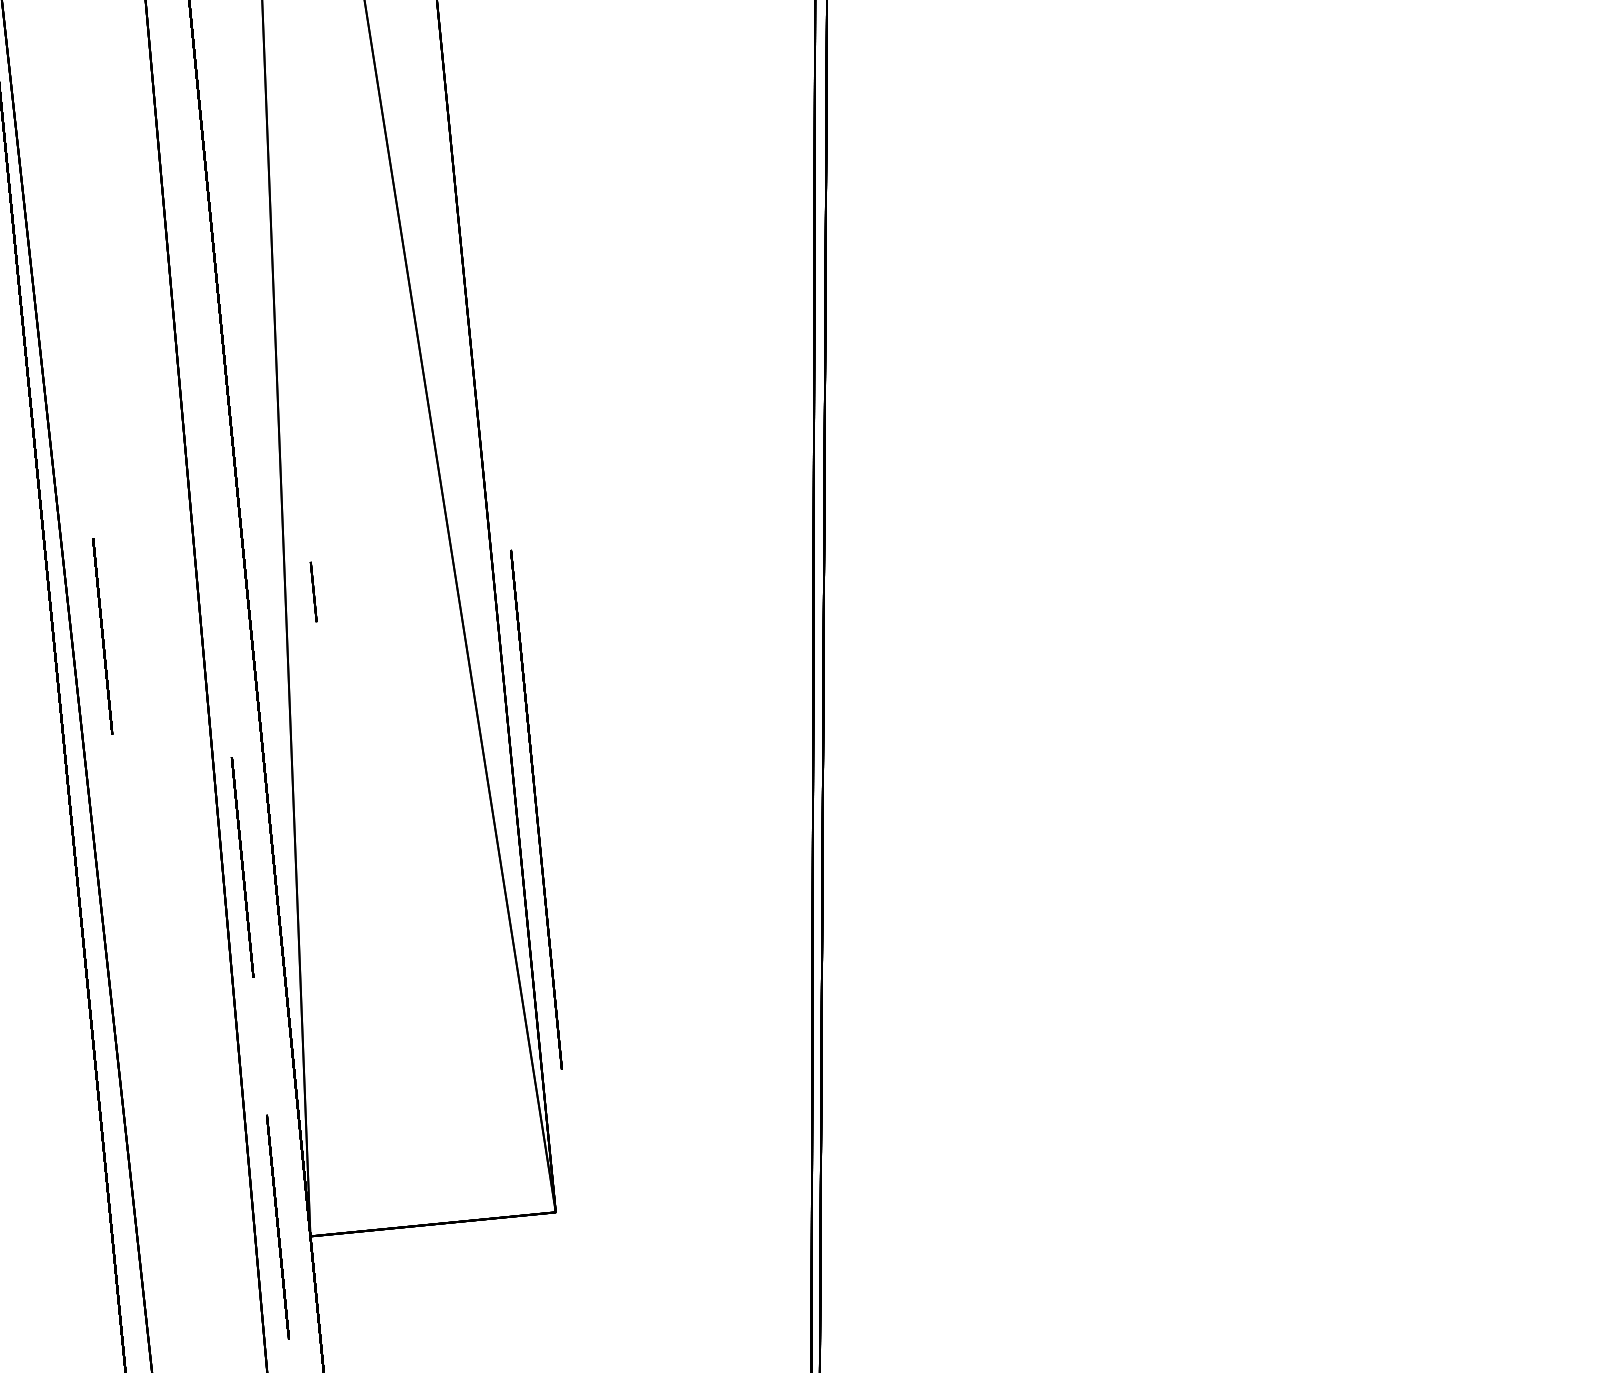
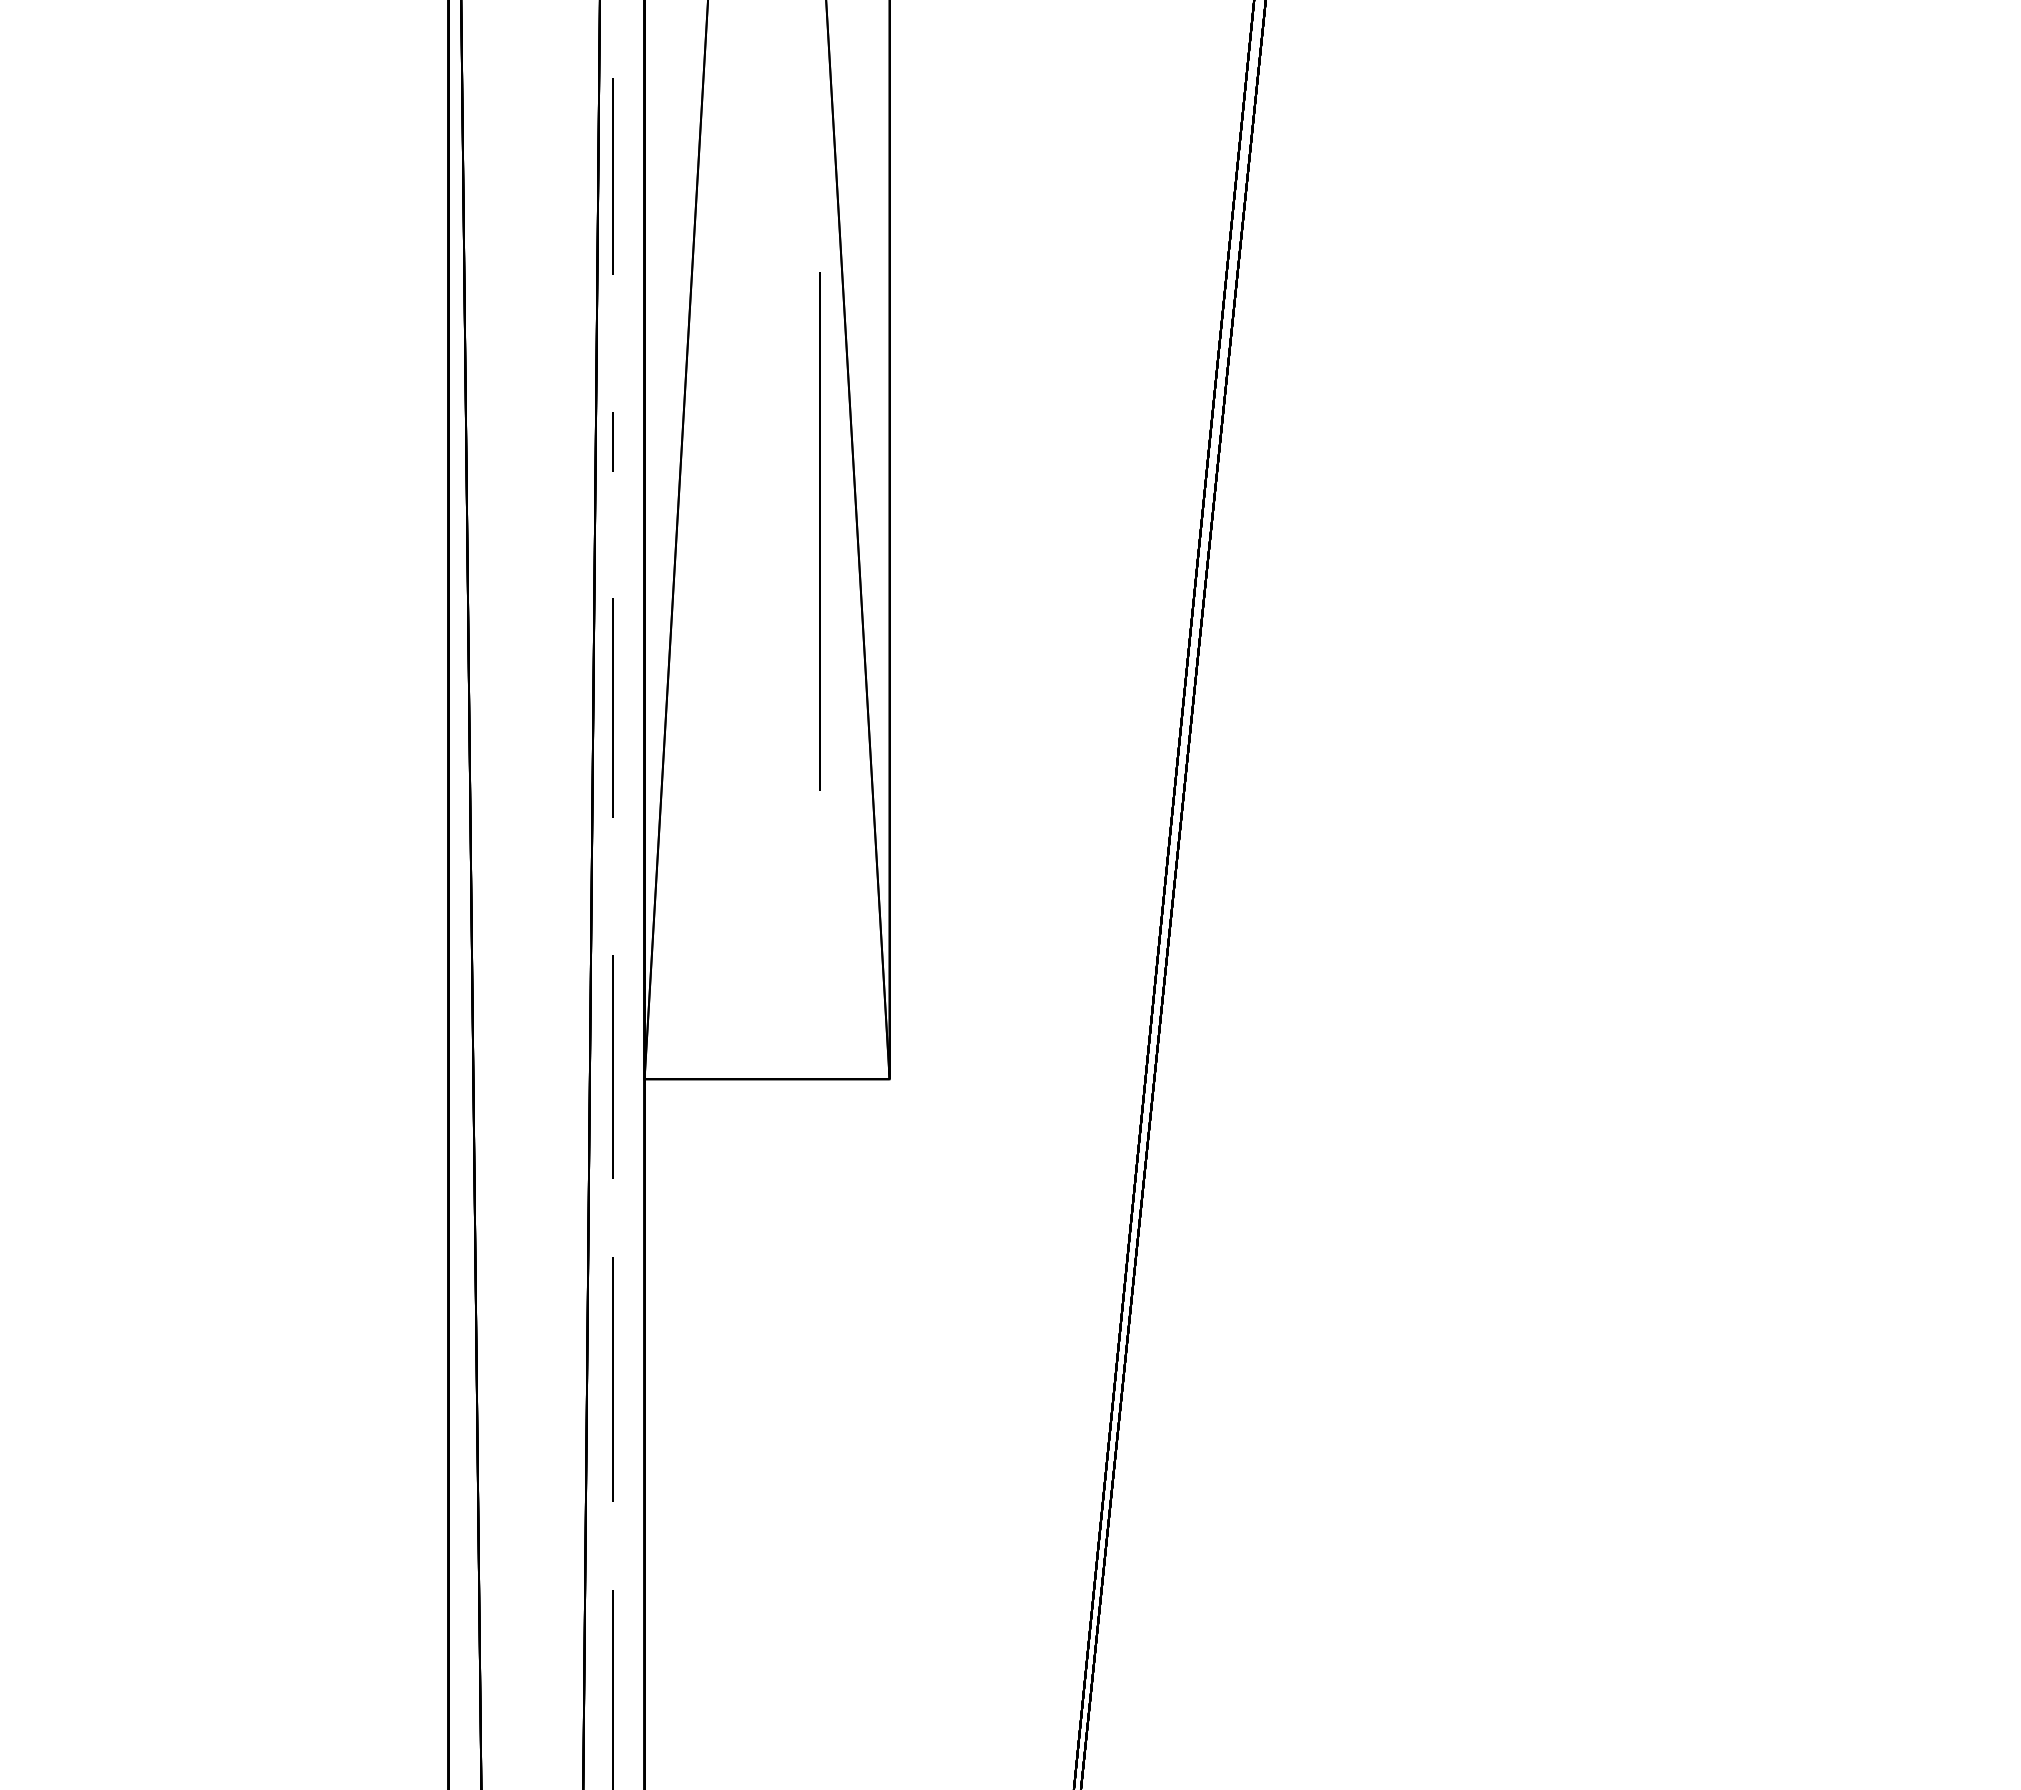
line: (312, 591) -> (612, 441), moved
line: (101, 636) -> (612, 176), moved
line: (536, 810) -> (819, 531), moved

